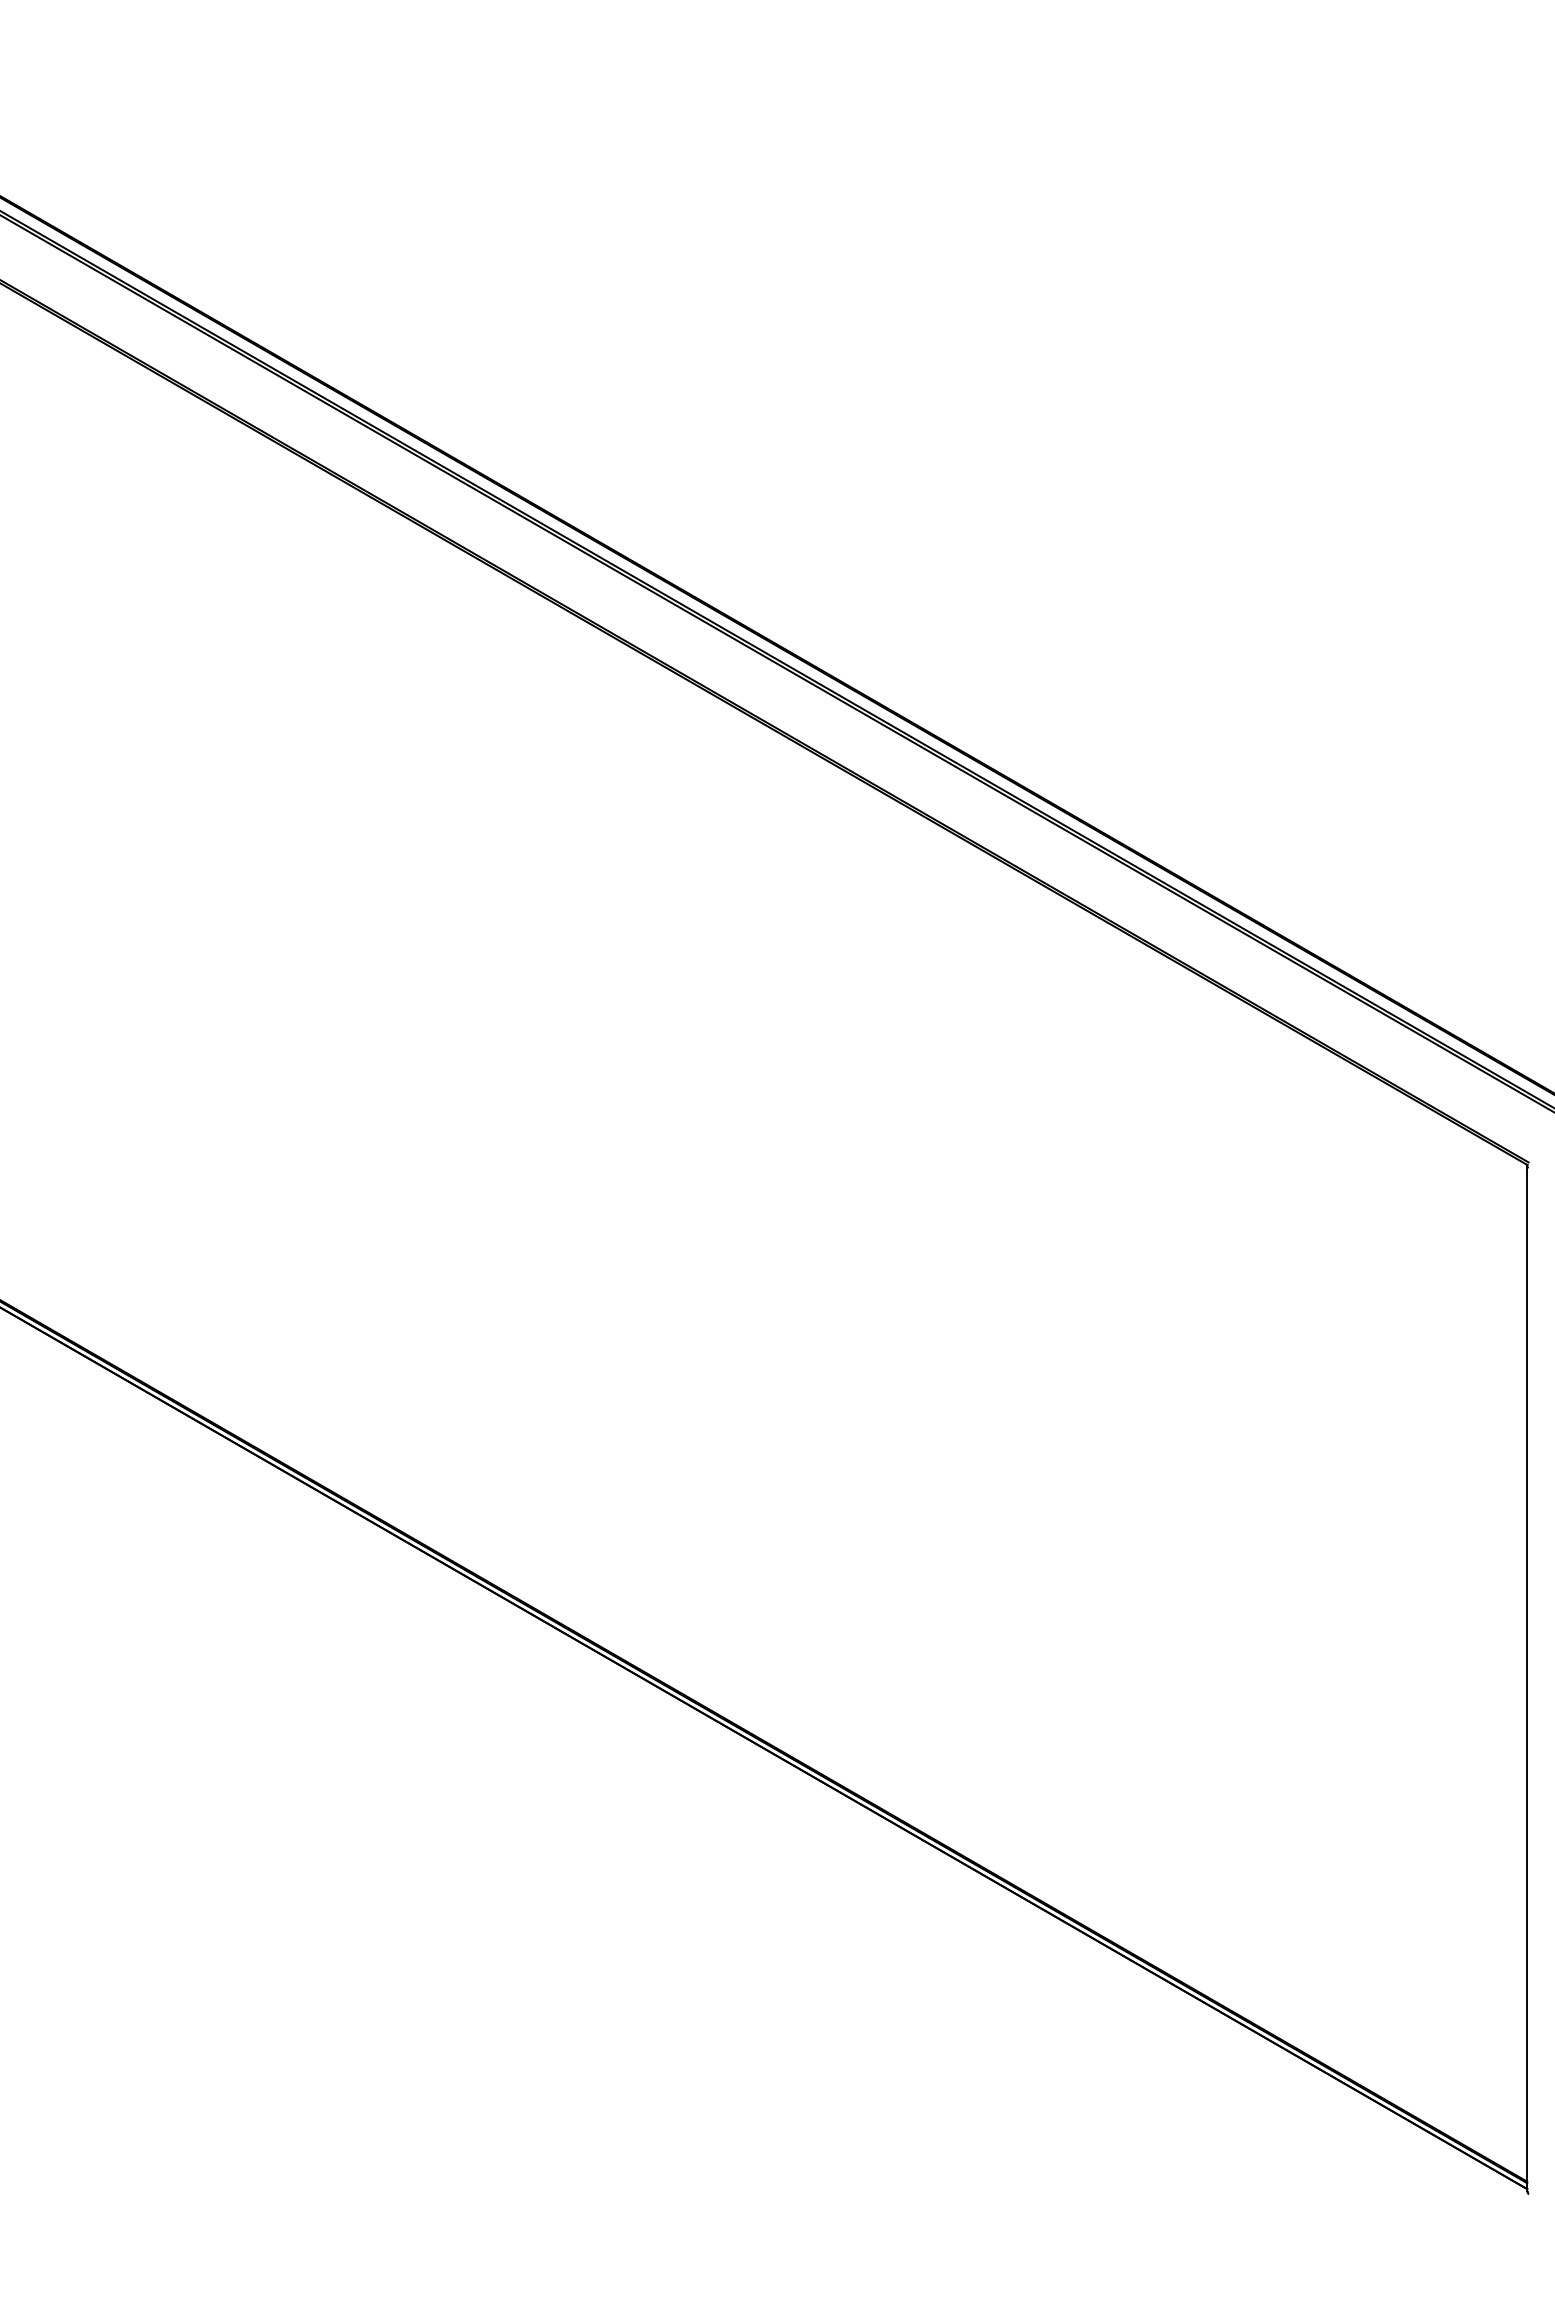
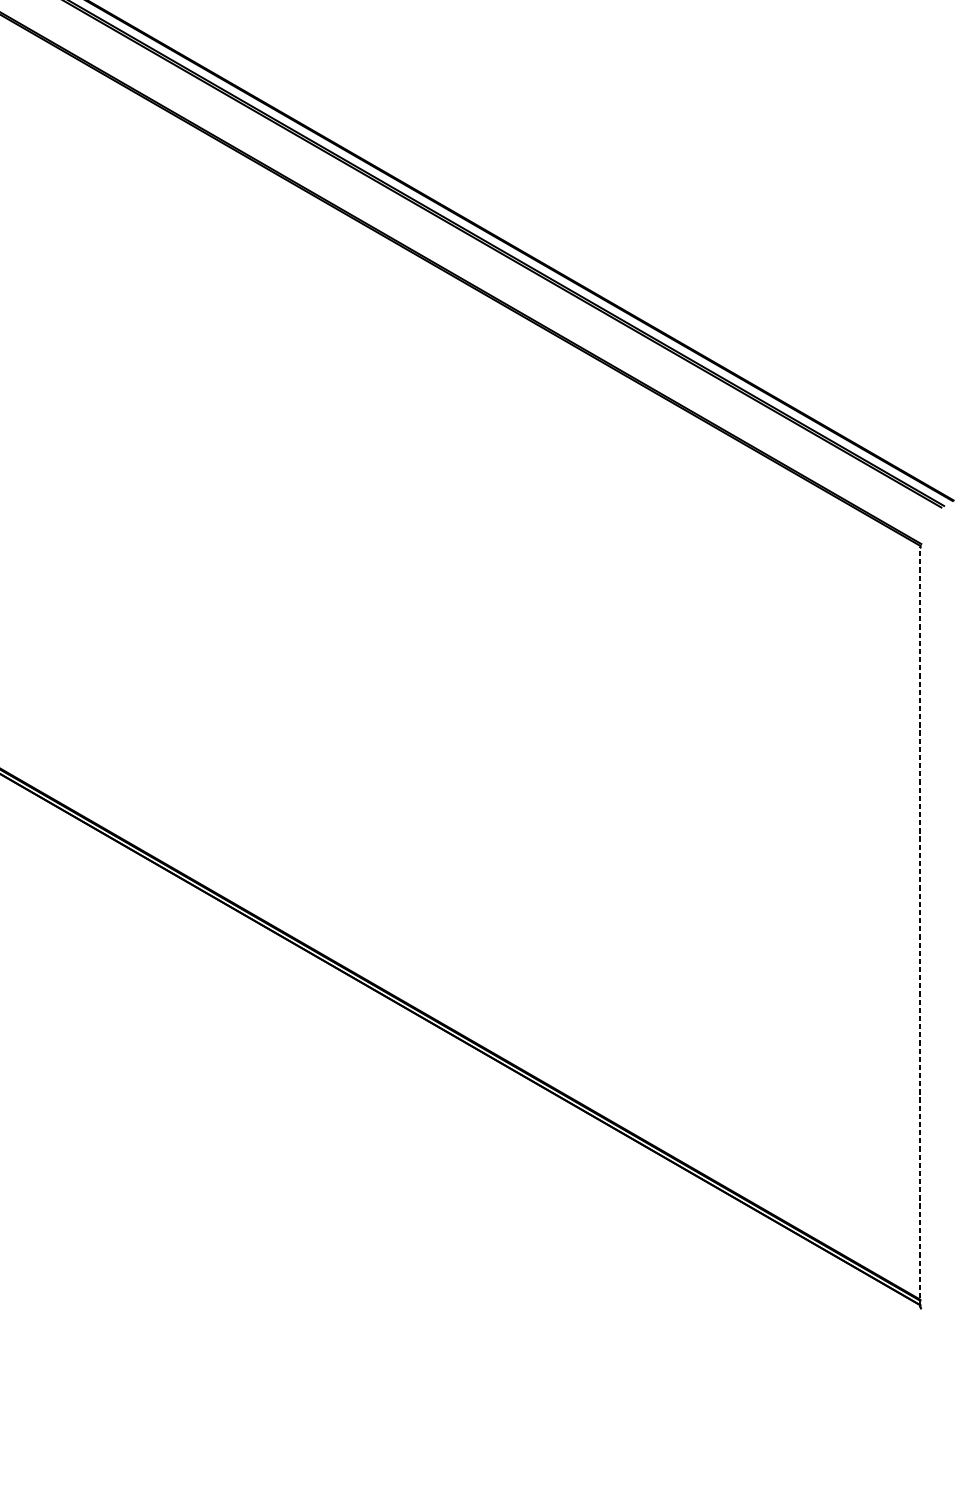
line: (1527, 1678) -> (920, 926), solid -> dashed

